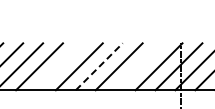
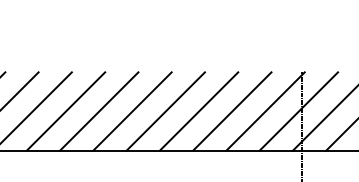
line: (58, 66) -> (97, 111), added
line: (99, 66) -> (166, 111), dashed -> solid
line: (138, 66) -> (231, 111), added

